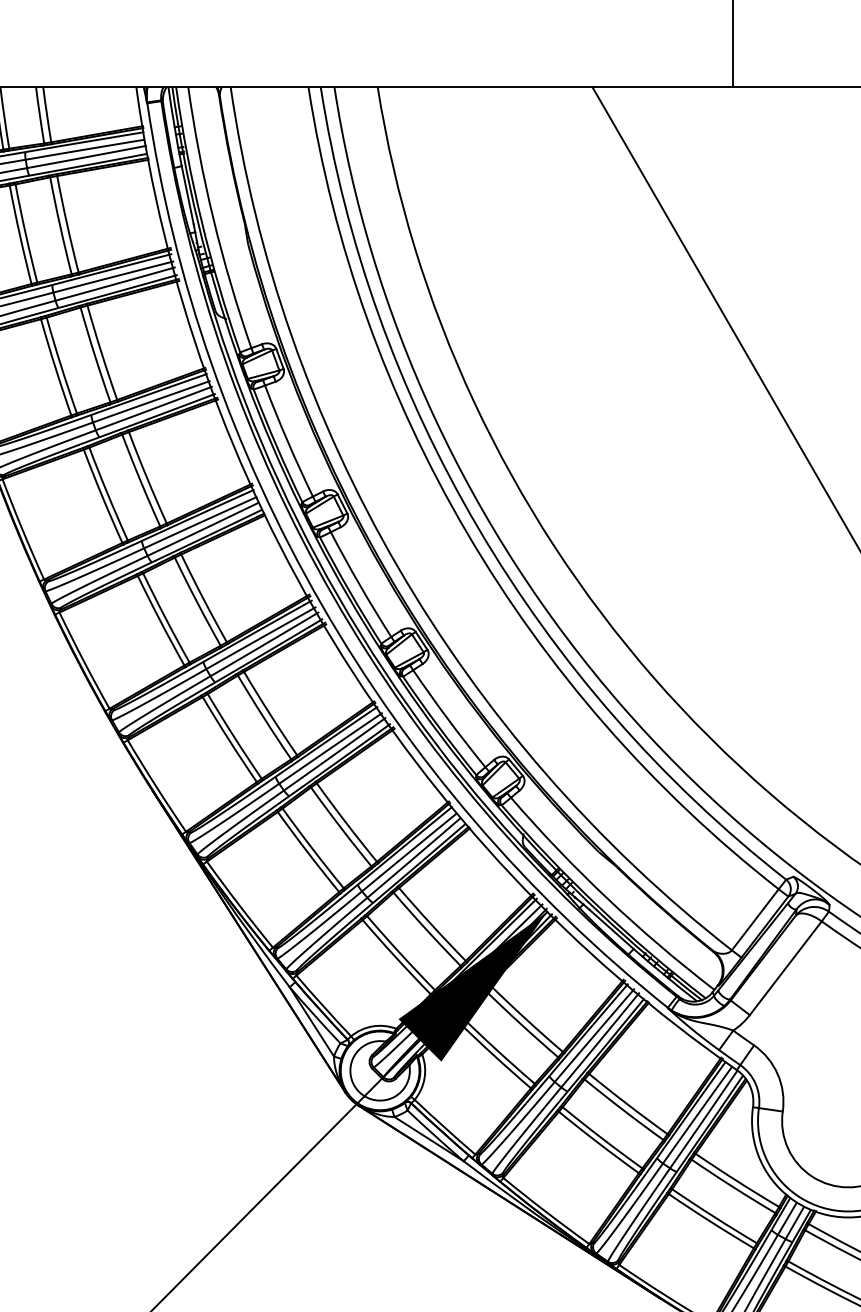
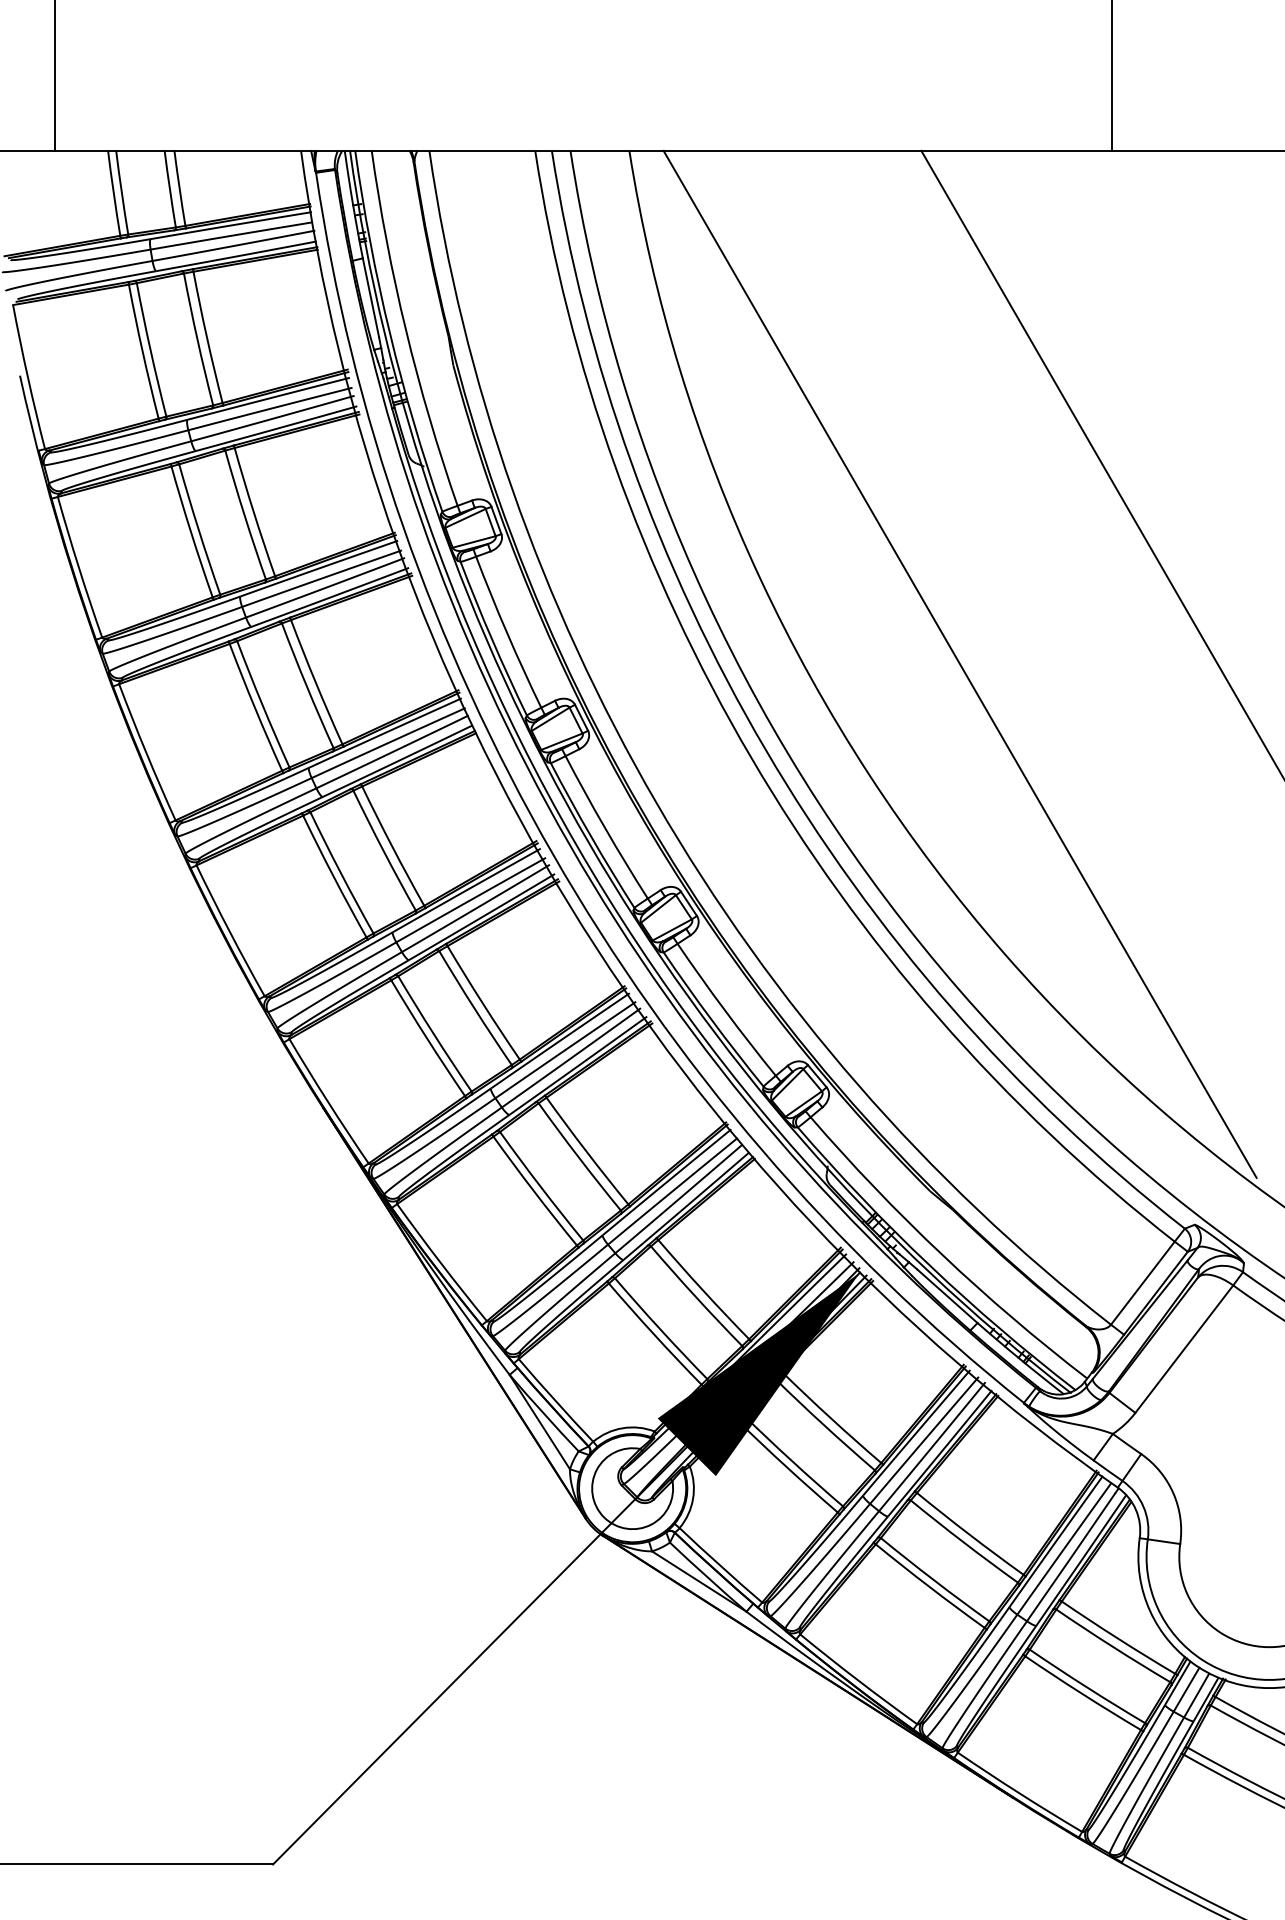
line: (620, 464) -> (959, 663), added

